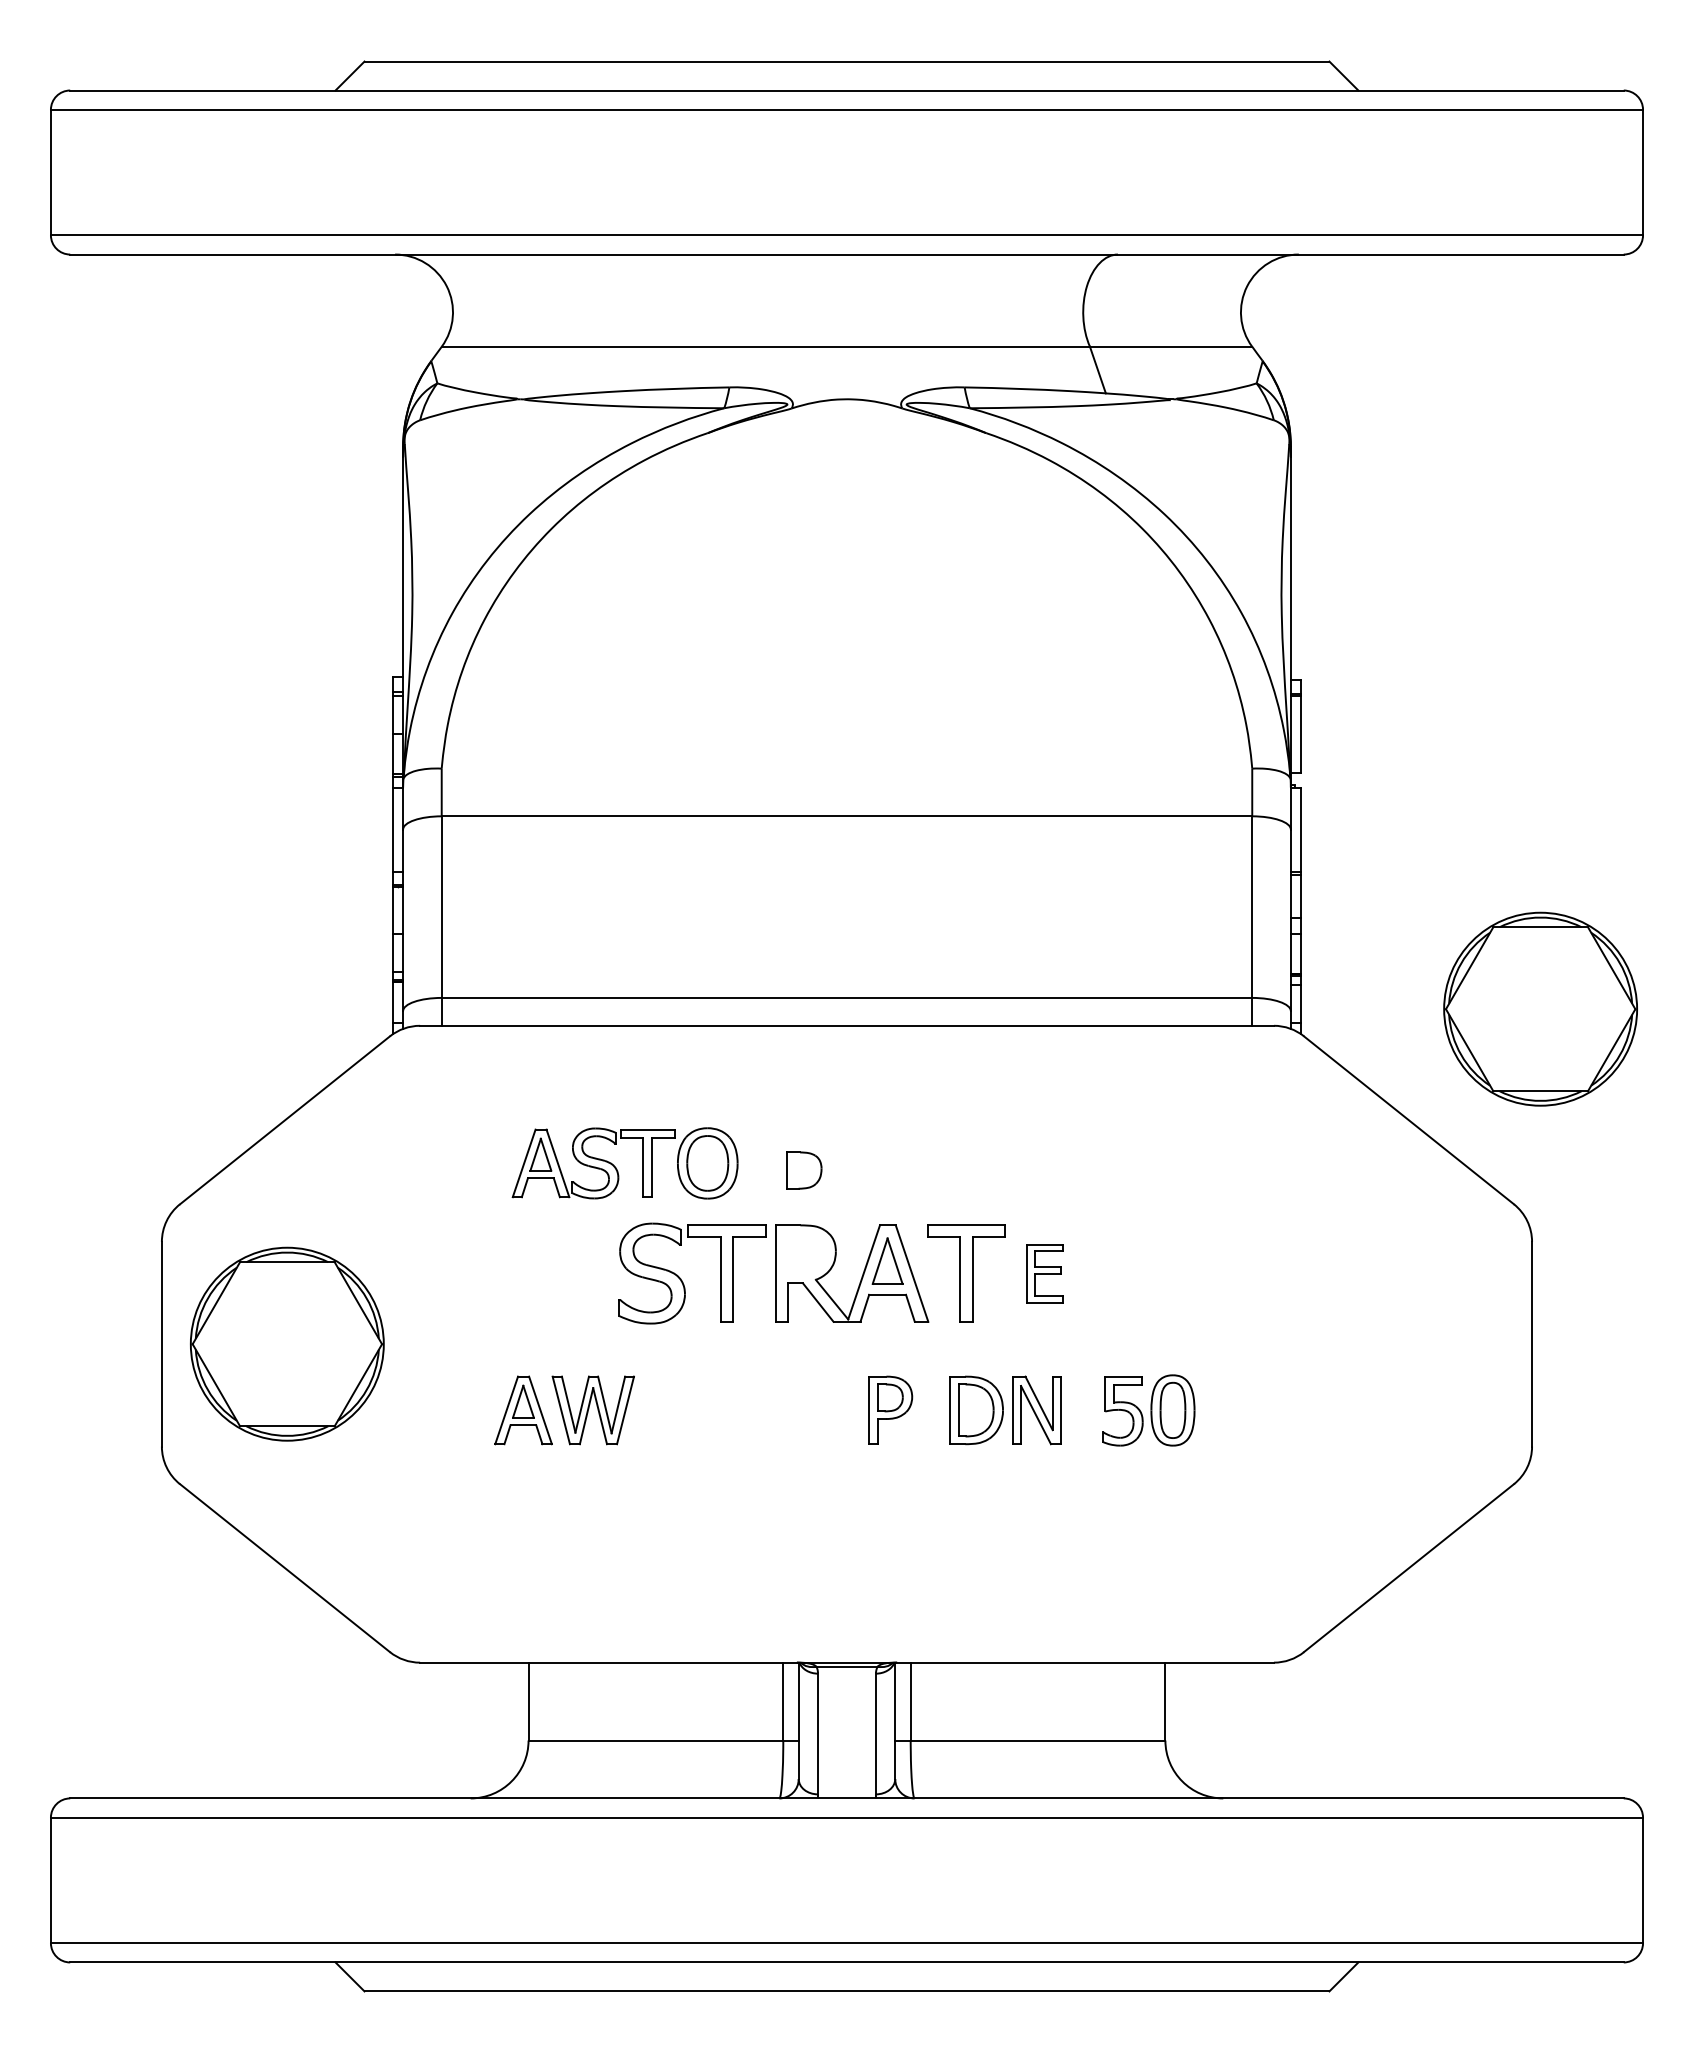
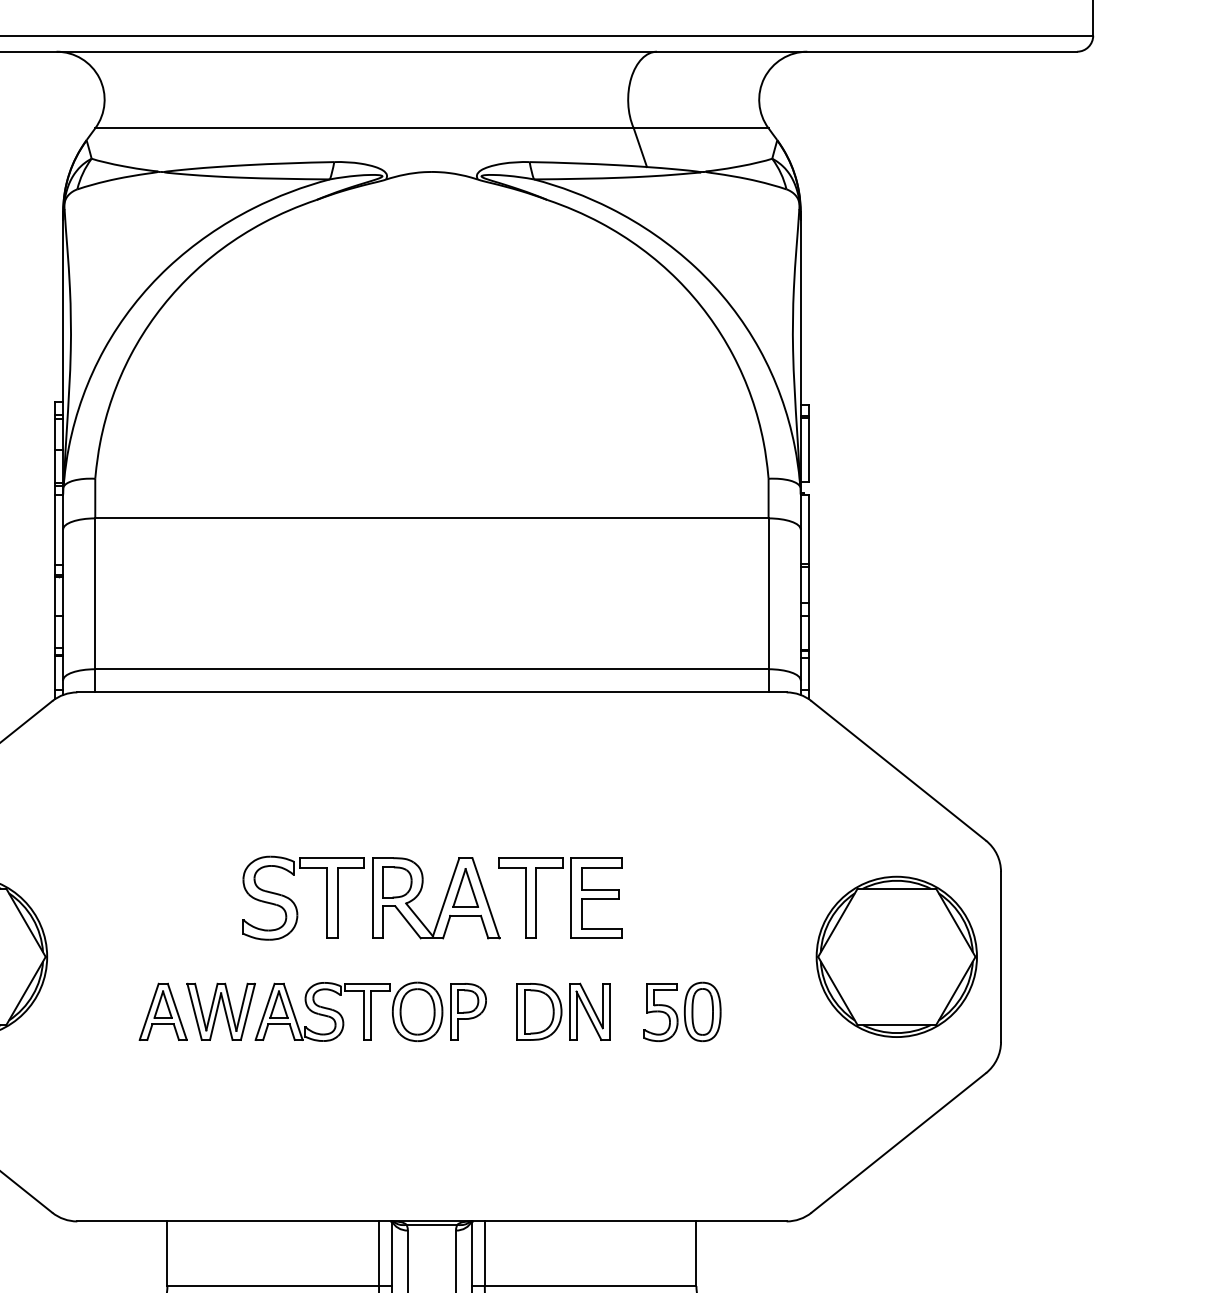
part: (1540, 1008) -> (896, 956), moved
part: (616, 1167) -> (341, 1015), moved
part: (804, 1170) -> (397, 882), moved
part: (1044, 1273) -> (596, 898), size x1.67

